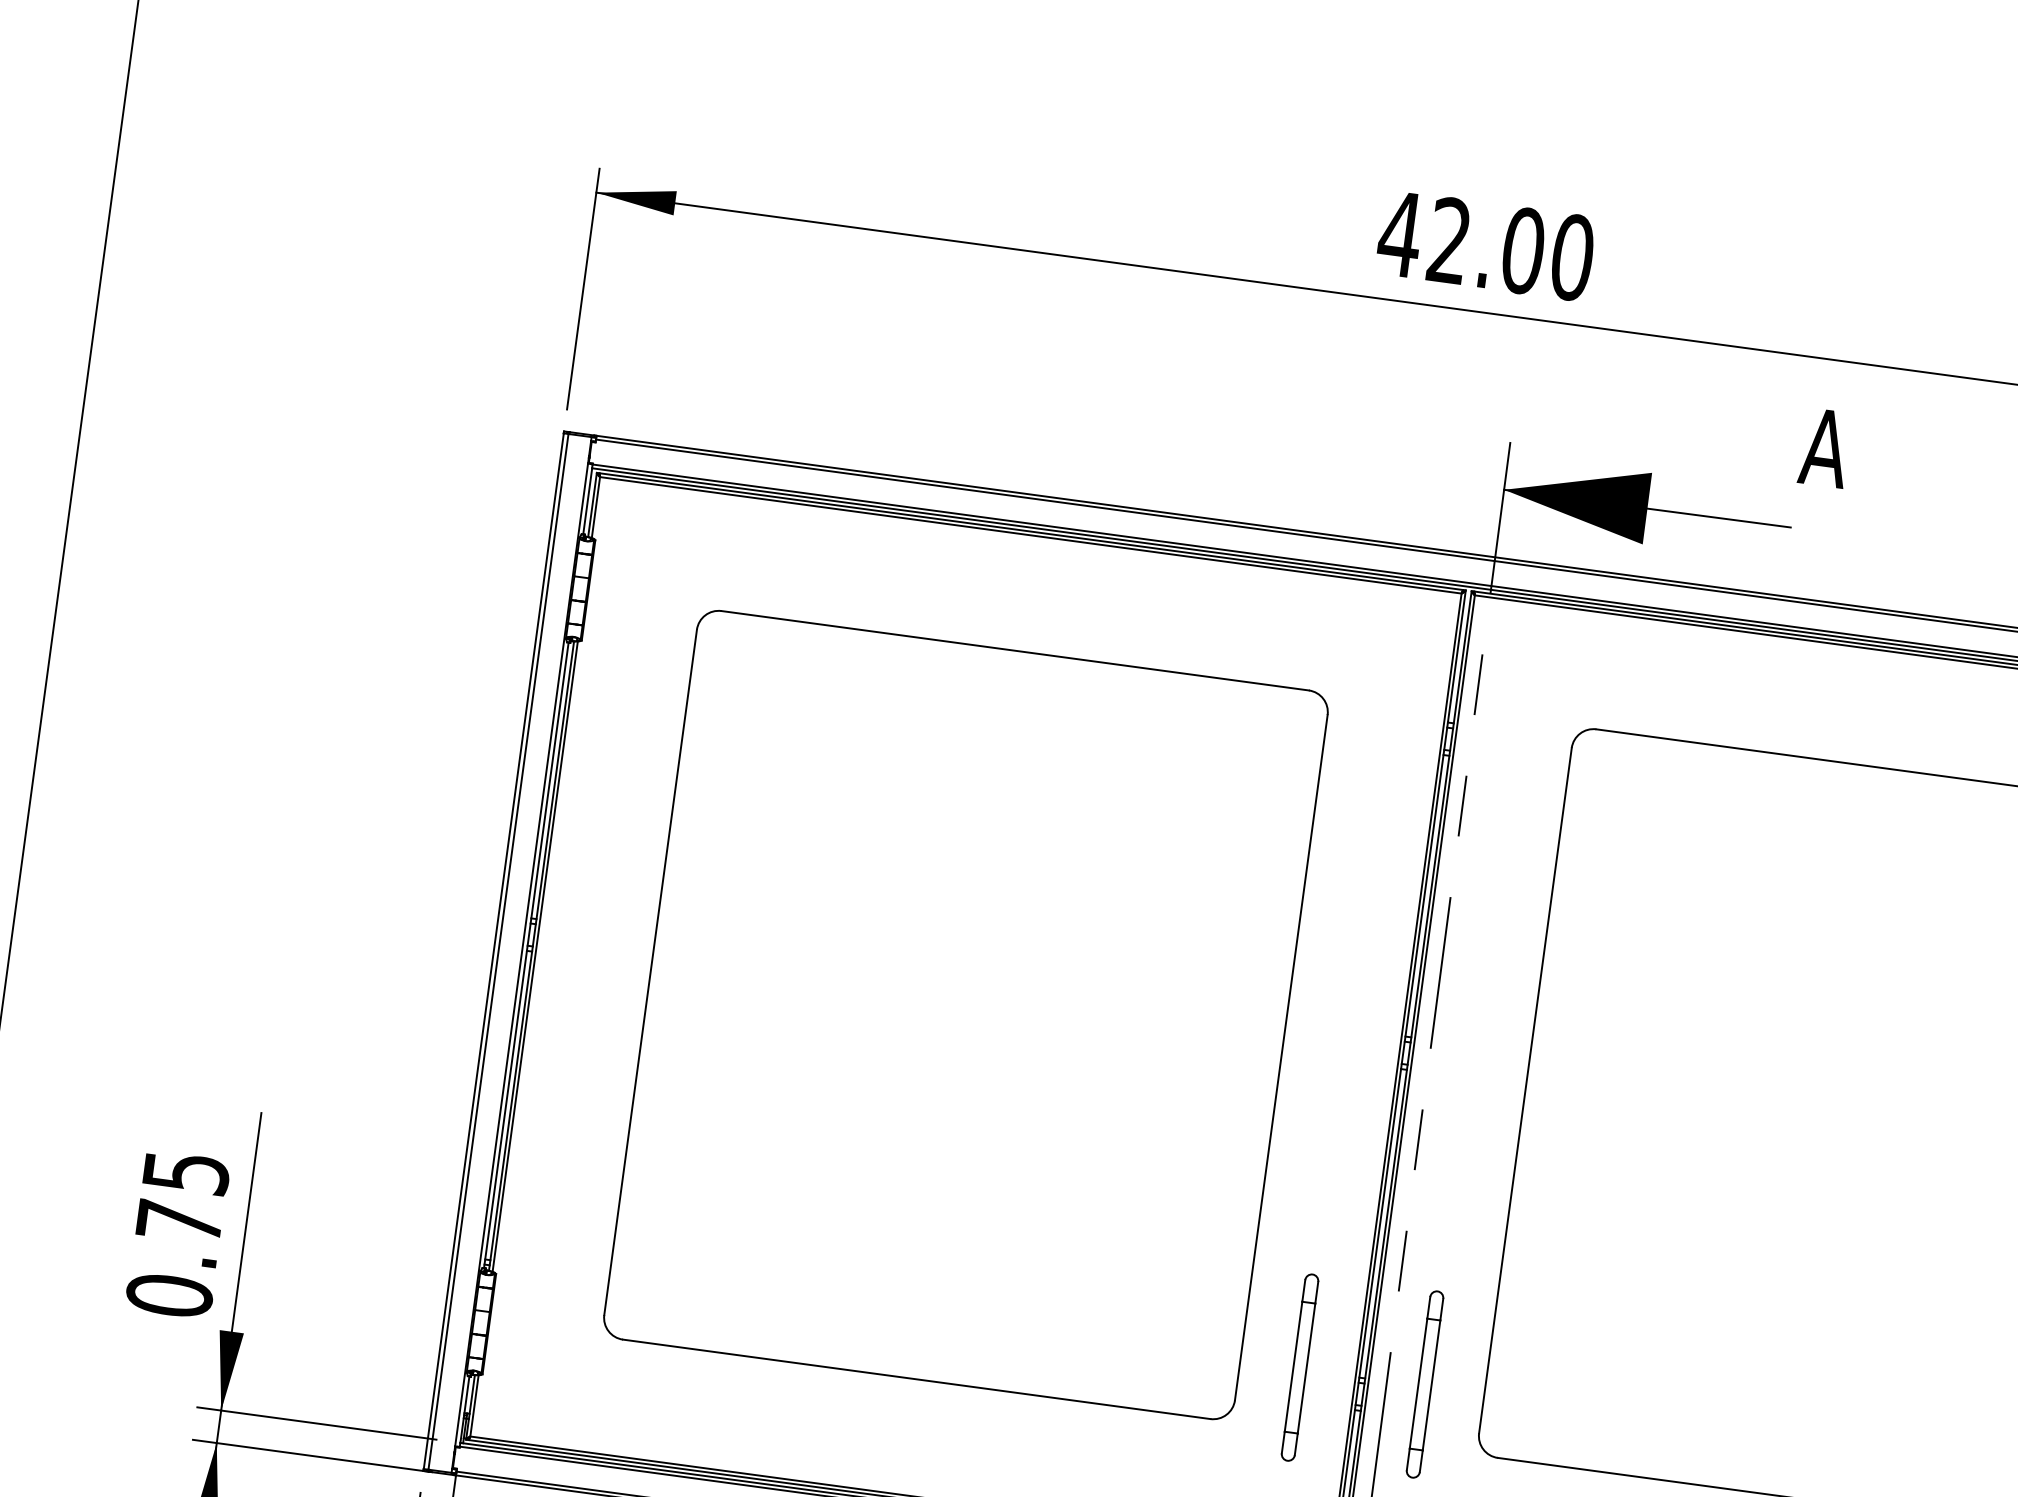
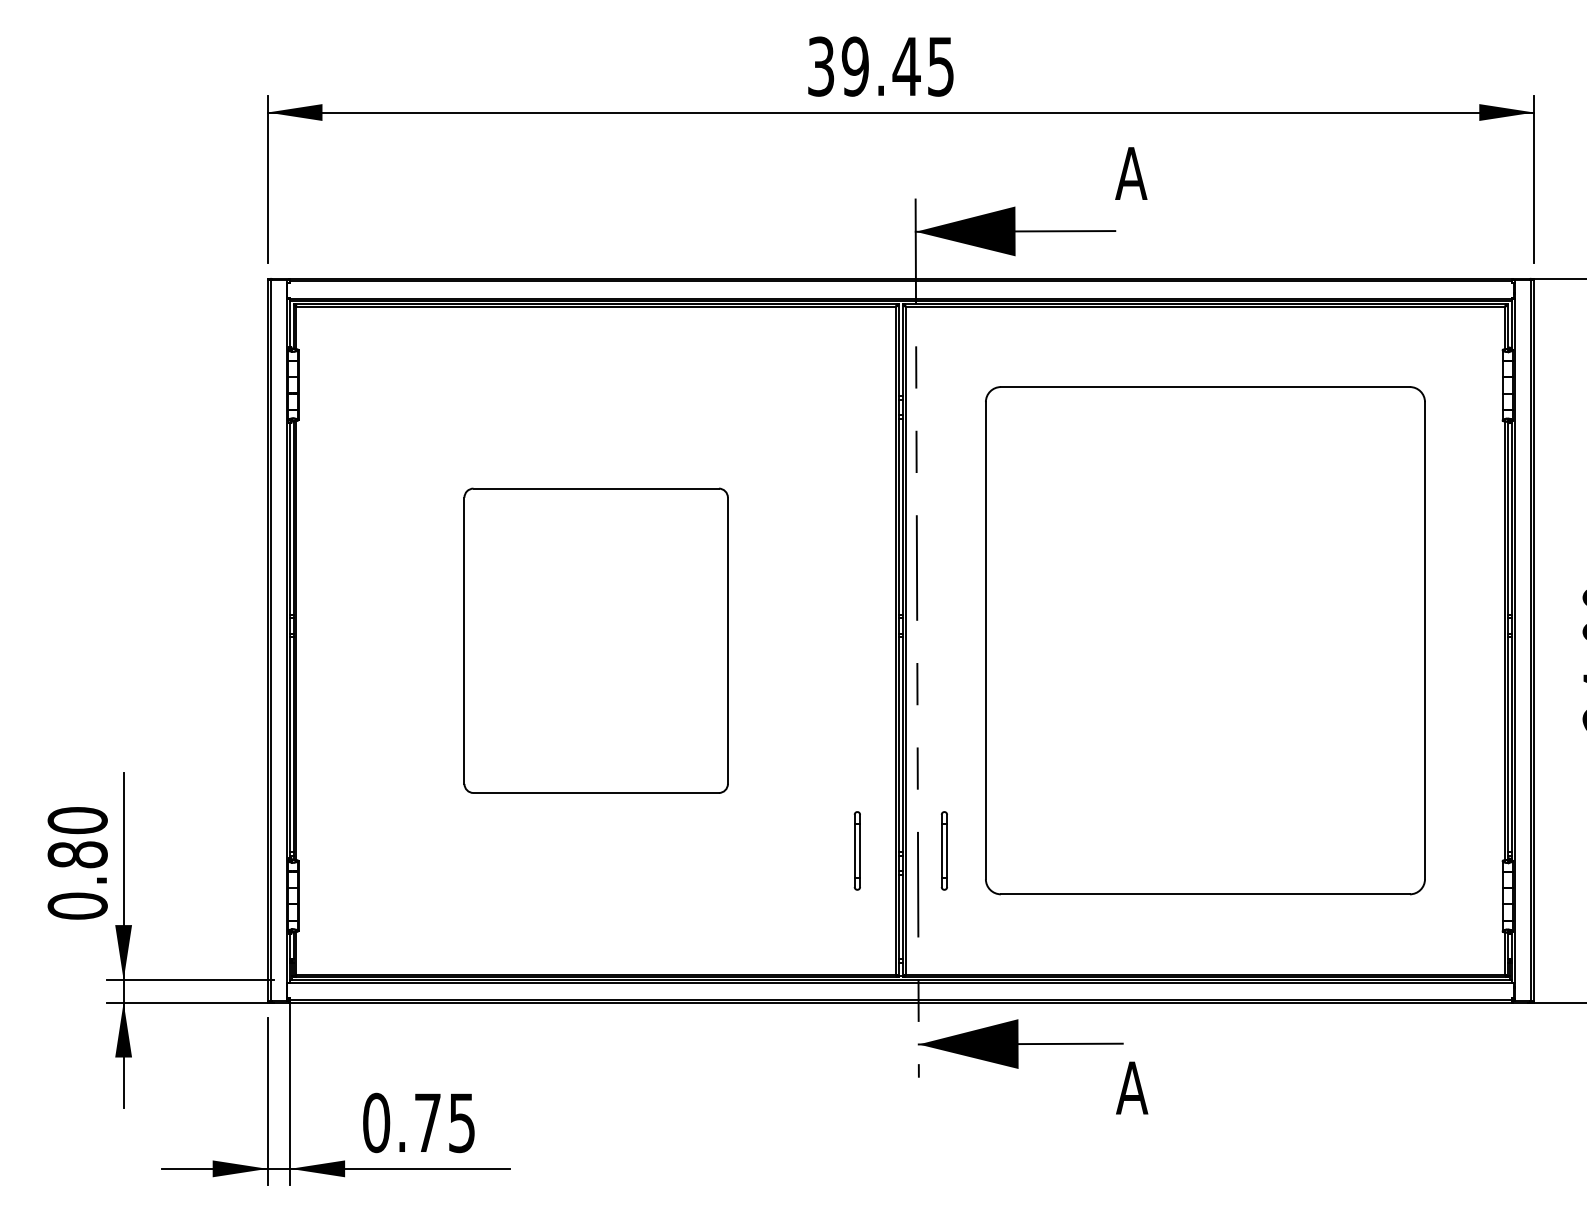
text: (1485, 245) -> (880, 66), 42.00 -> 39.45
part: (964, 1014) -> (595, 640), size x0.6
text: (182, 1196) -> (77, 837), 0.75 -> 0.80
part: (1300, 1367) -> (857, 850), size x0.6
part: (1425, 1383) -> (944, 850), size x0.6

